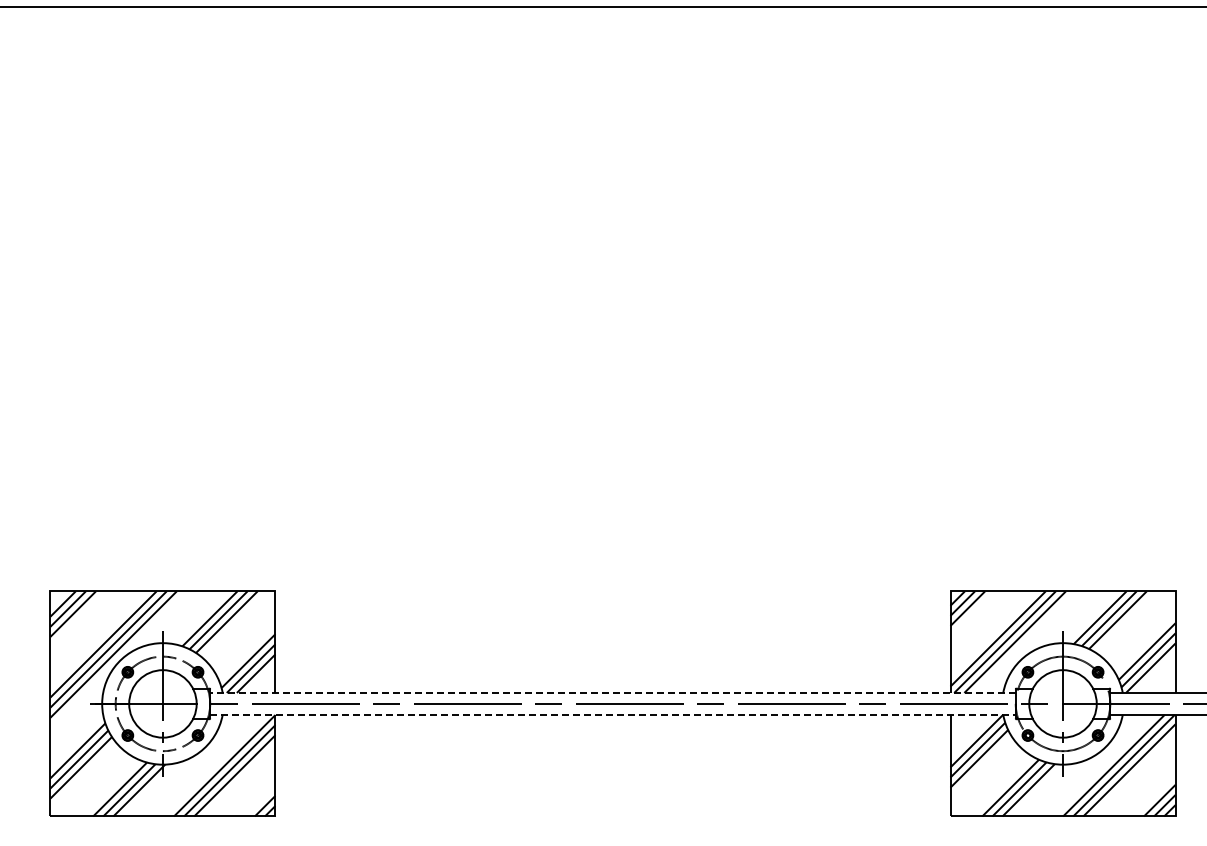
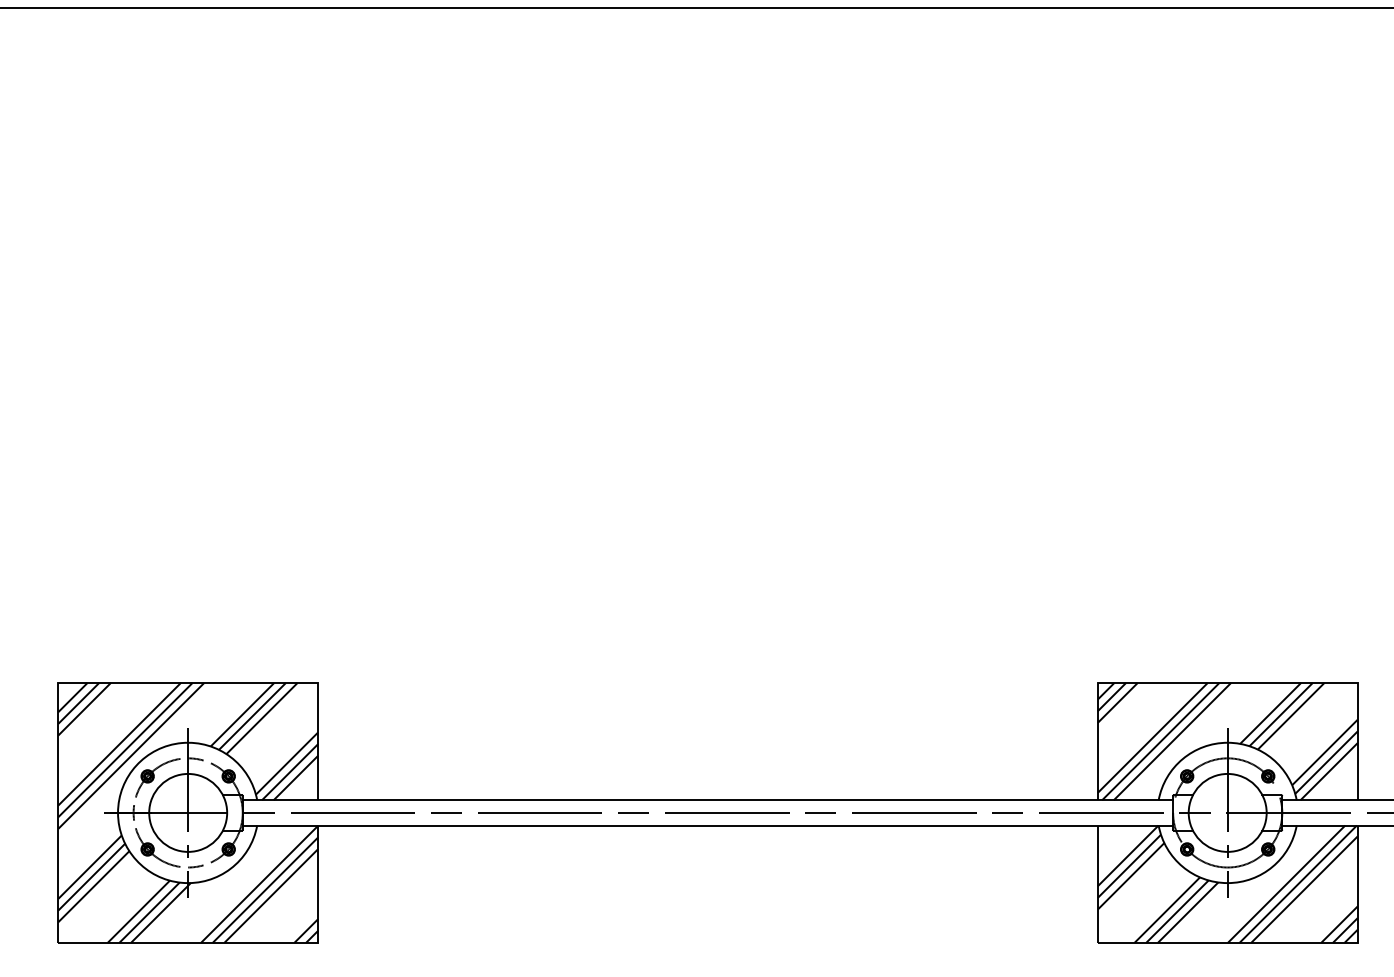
line: (612, 692) -> (707, 799), dashed -> solid
line: (612, 714) -> (707, 825), dashed -> solid

